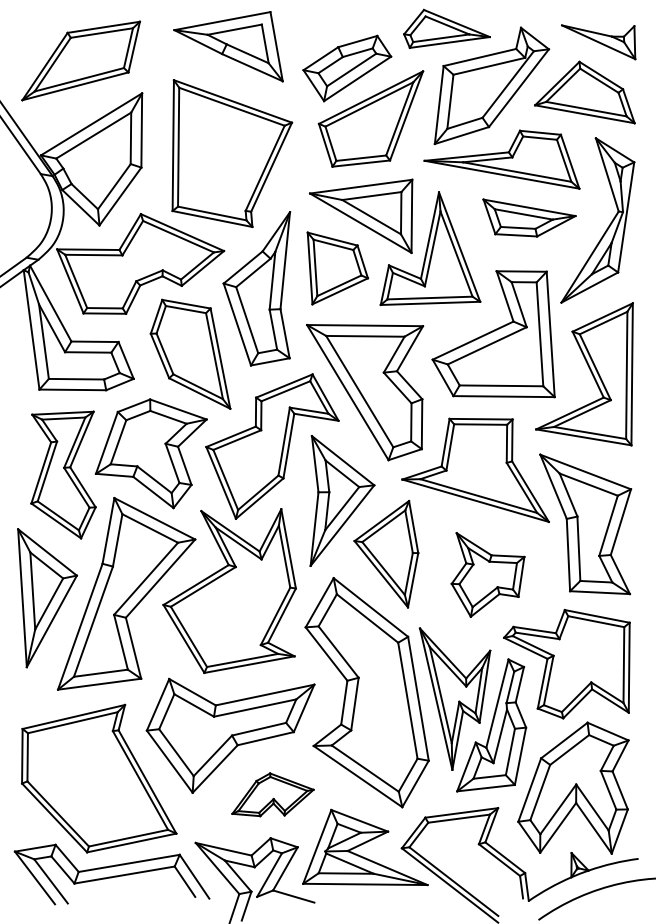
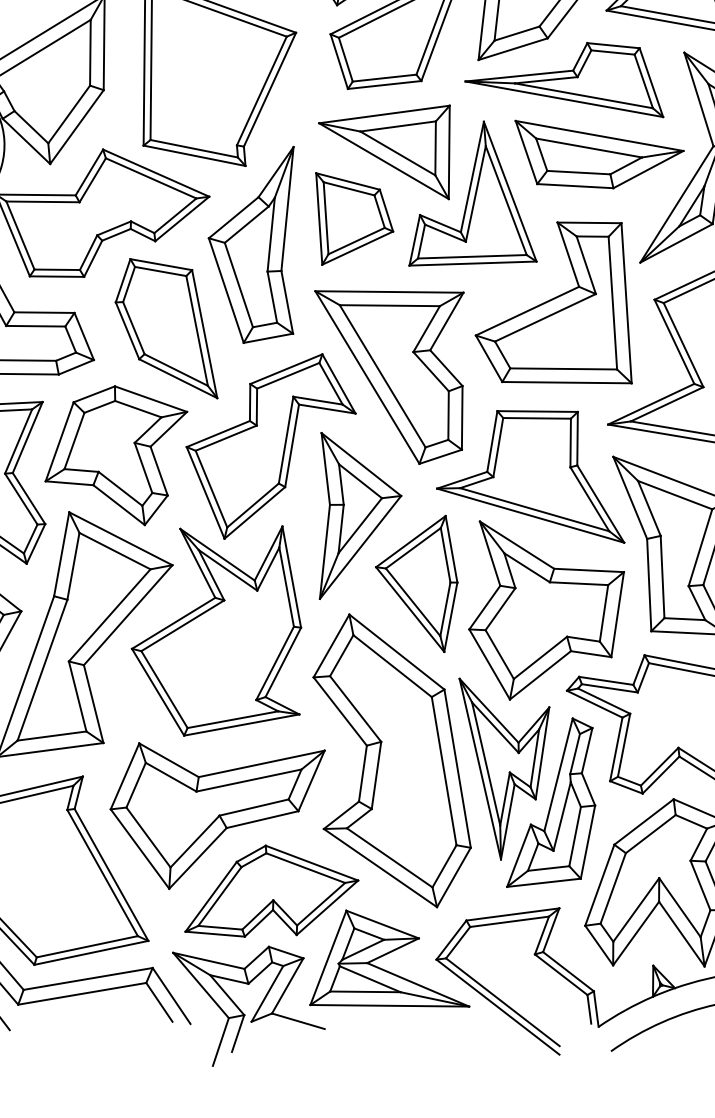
part: (529, 217) -> (599, 153), size x1.43
part: (487, 574) -> (545, 609), size x1.67
part: (272, 794) -> (271, 890), size x1.67

